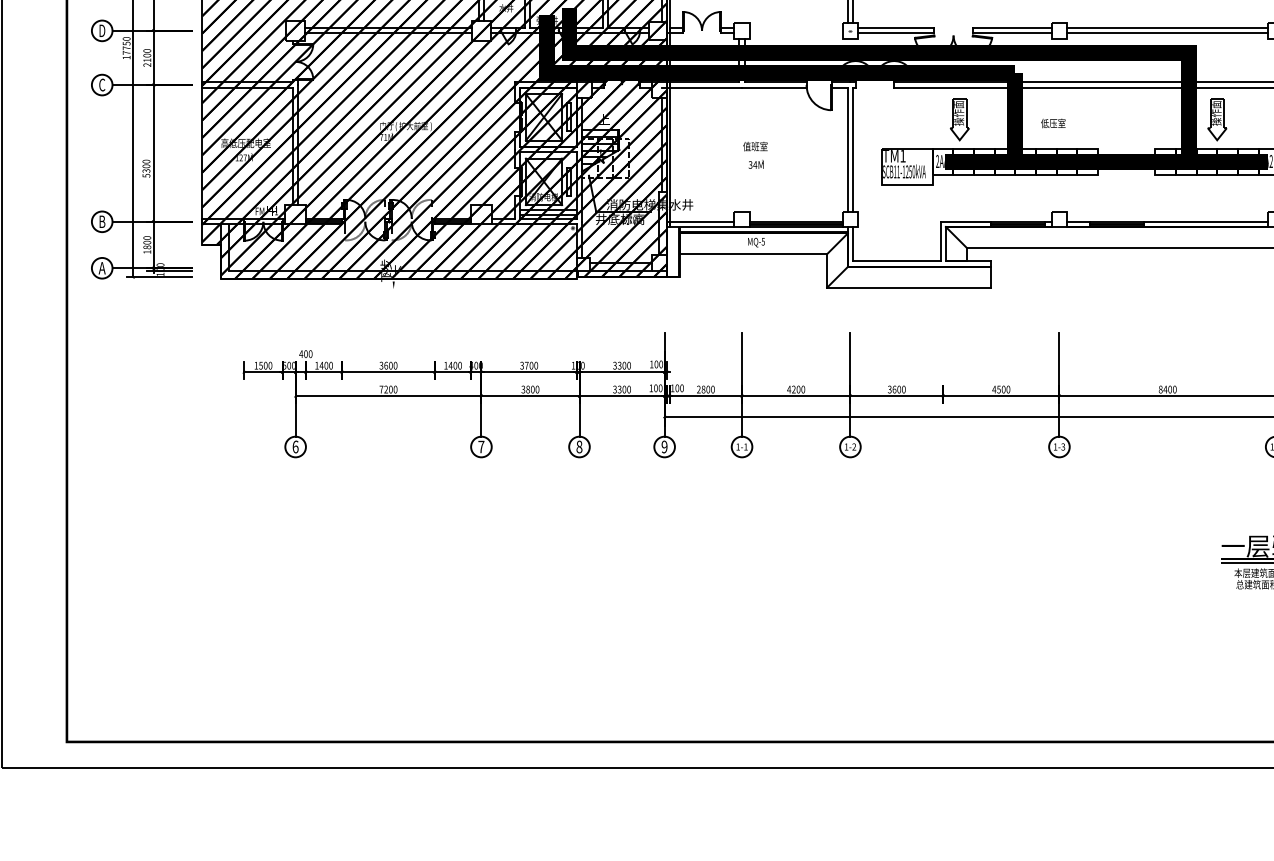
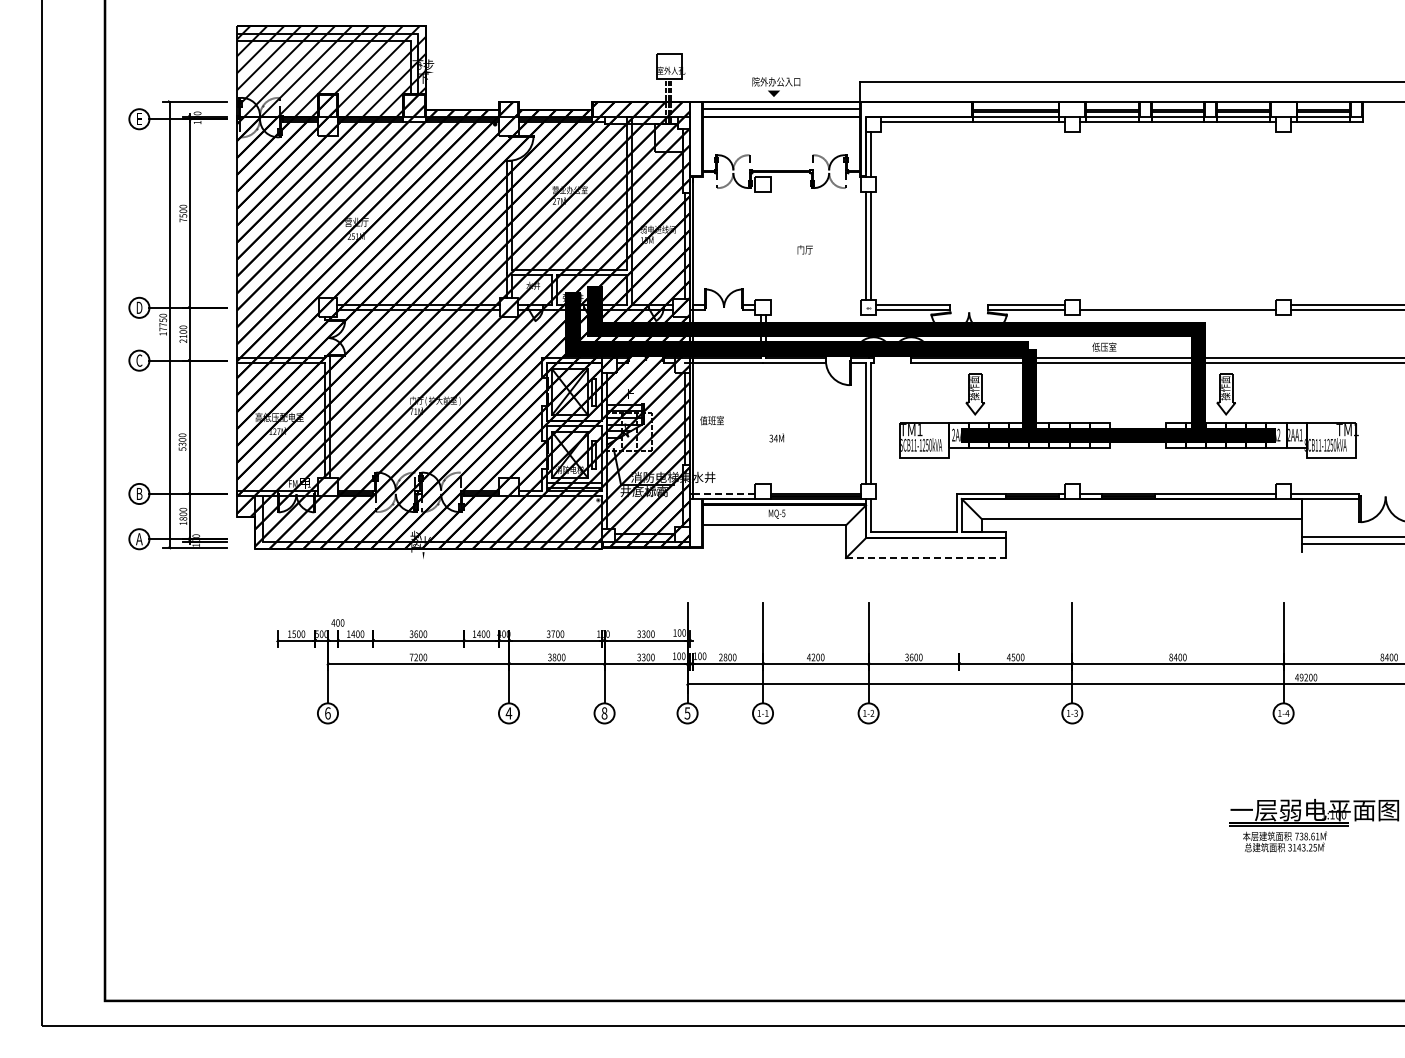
line: (1167, 28) -> (1177, 305), removed
text: (1053, 122) -> (1104, 346), moved
text: (754, 146) -> (711, 420), moved
line: (702, 221) -> (724, 493), solid -> dashed
line: (908, 288) -> (925, 558), solid -> dashed
text: (480, 447) -> (508, 713), 7 -> 4
text: (664, 447) -> (687, 713), 9 -> 5

